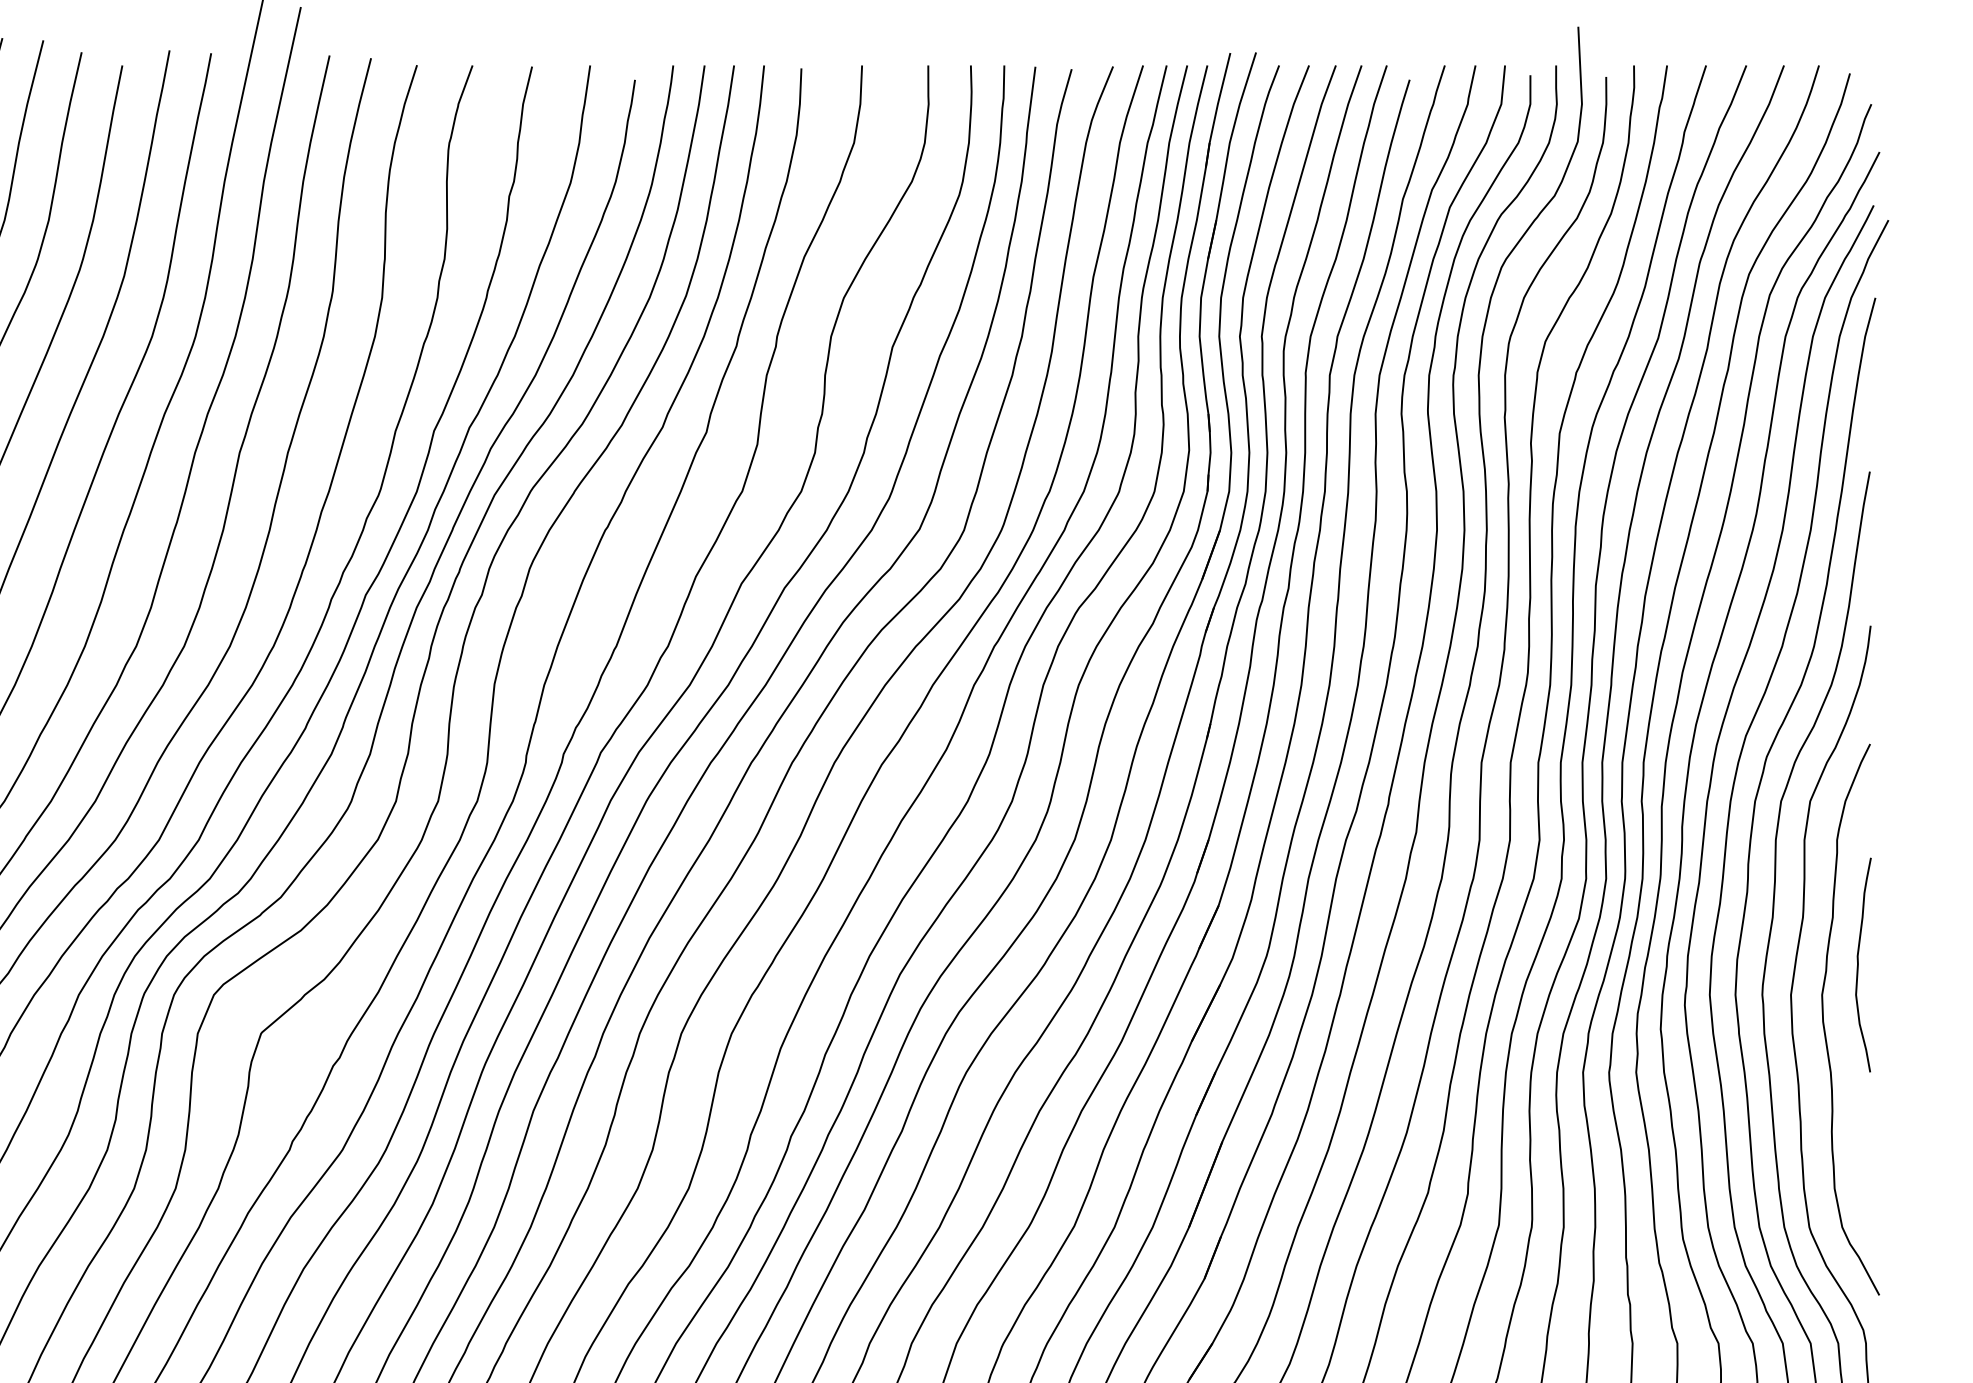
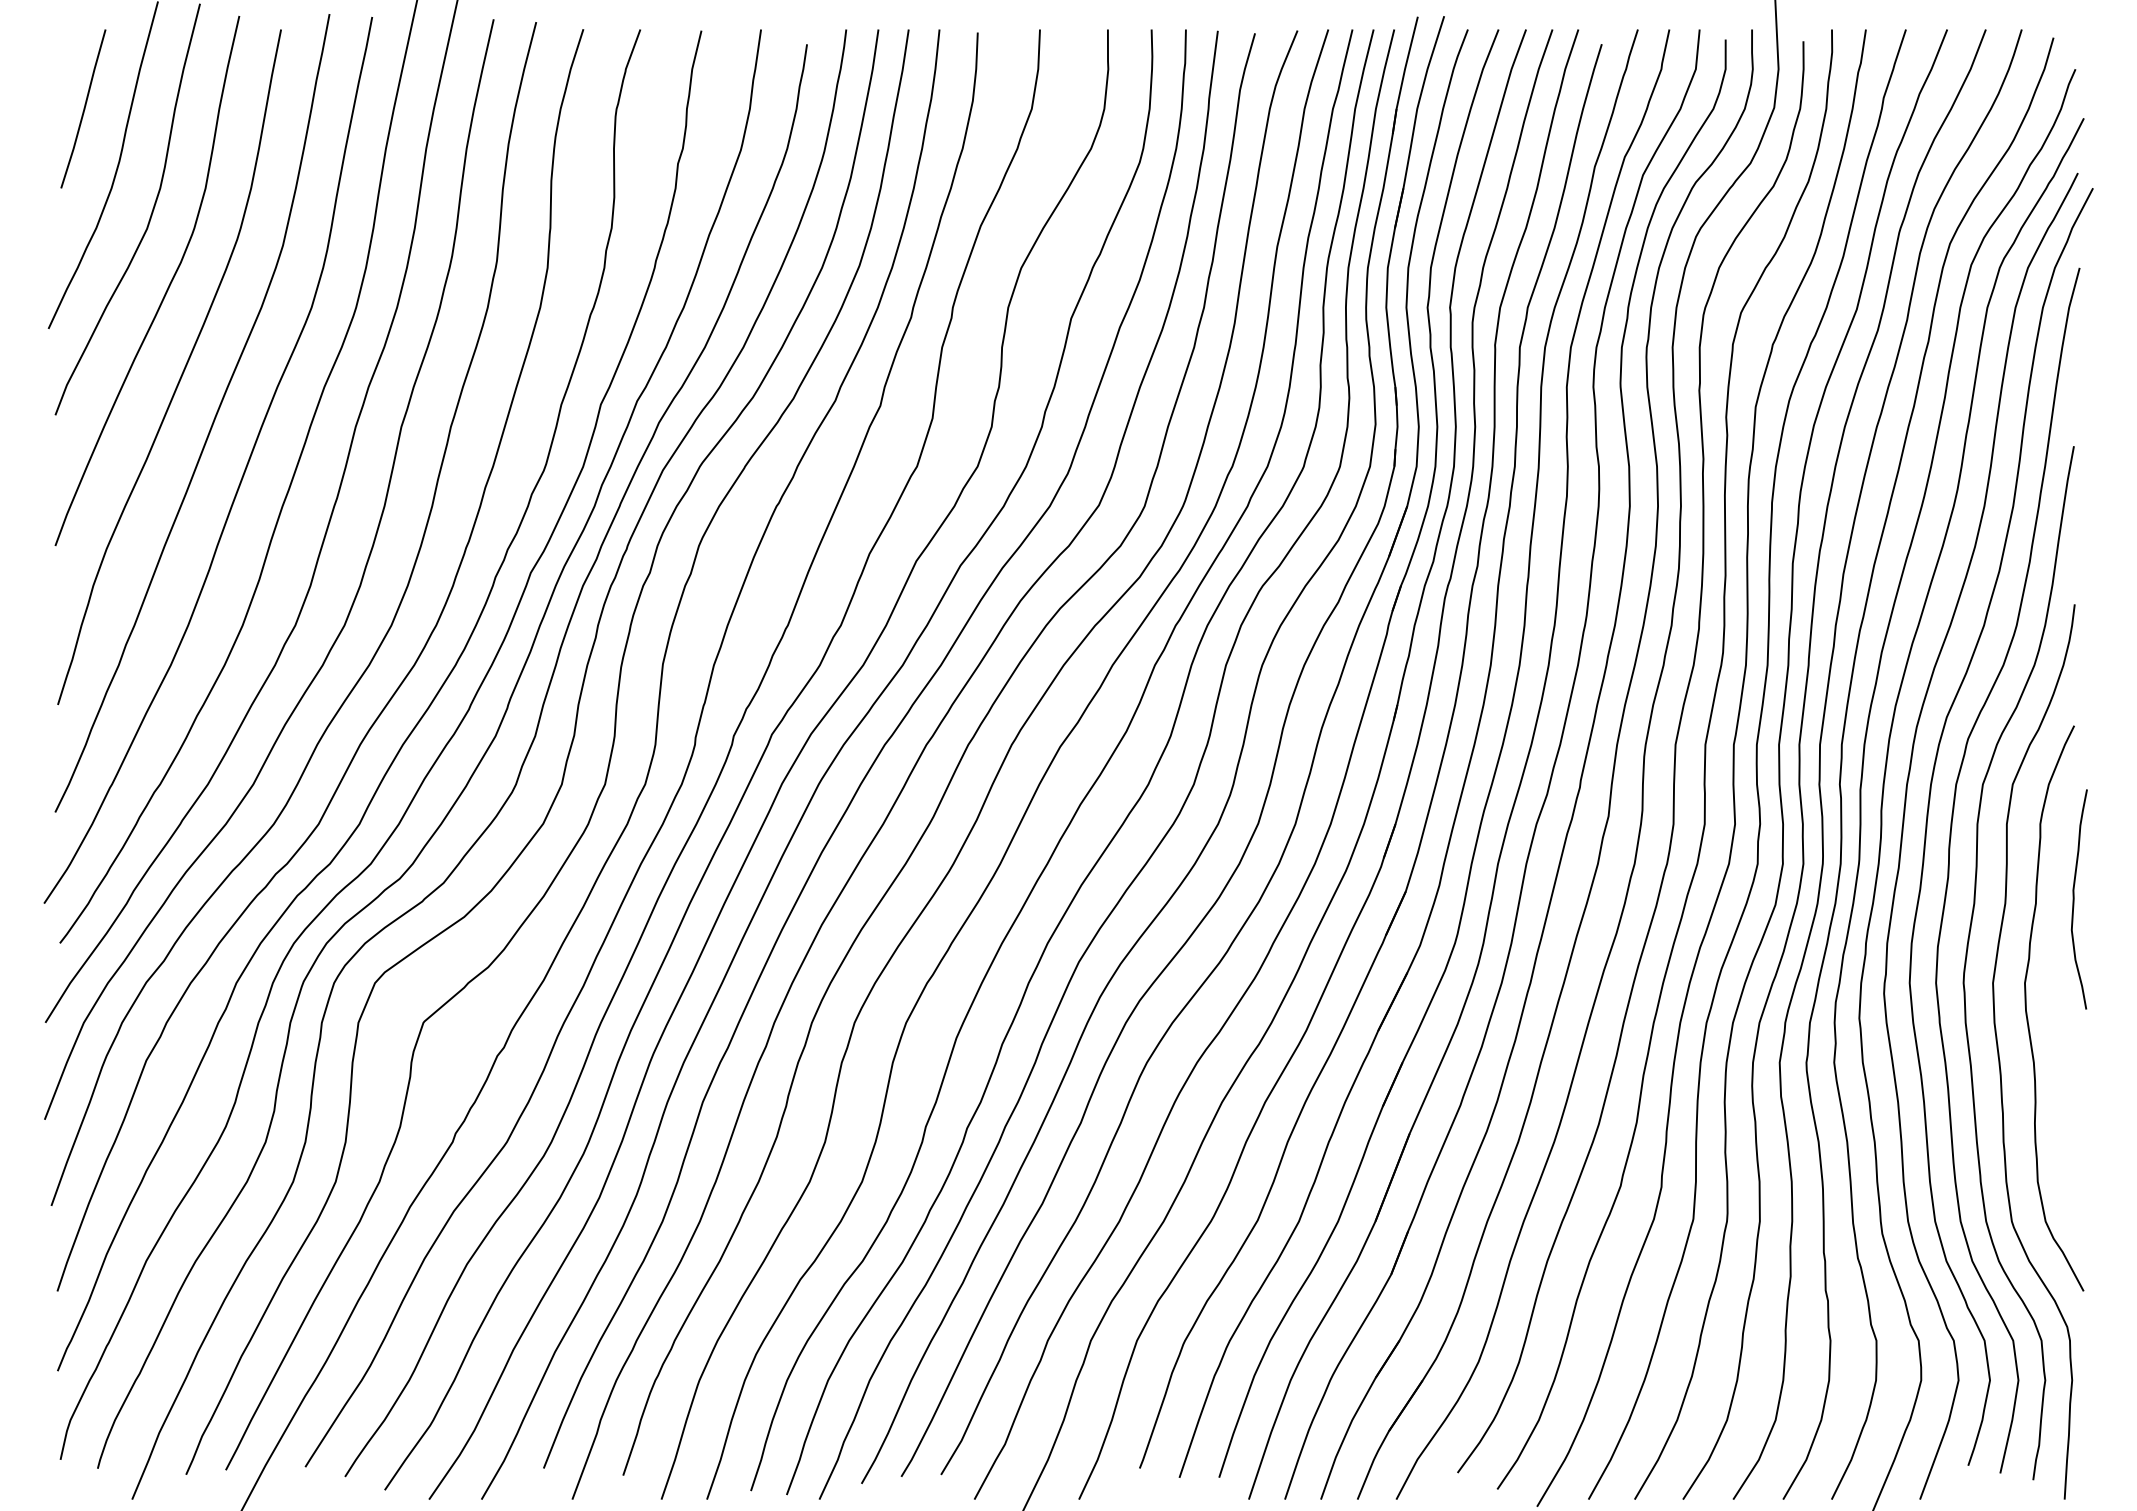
curve: (1858, 965) -> (2074, 899), moved

